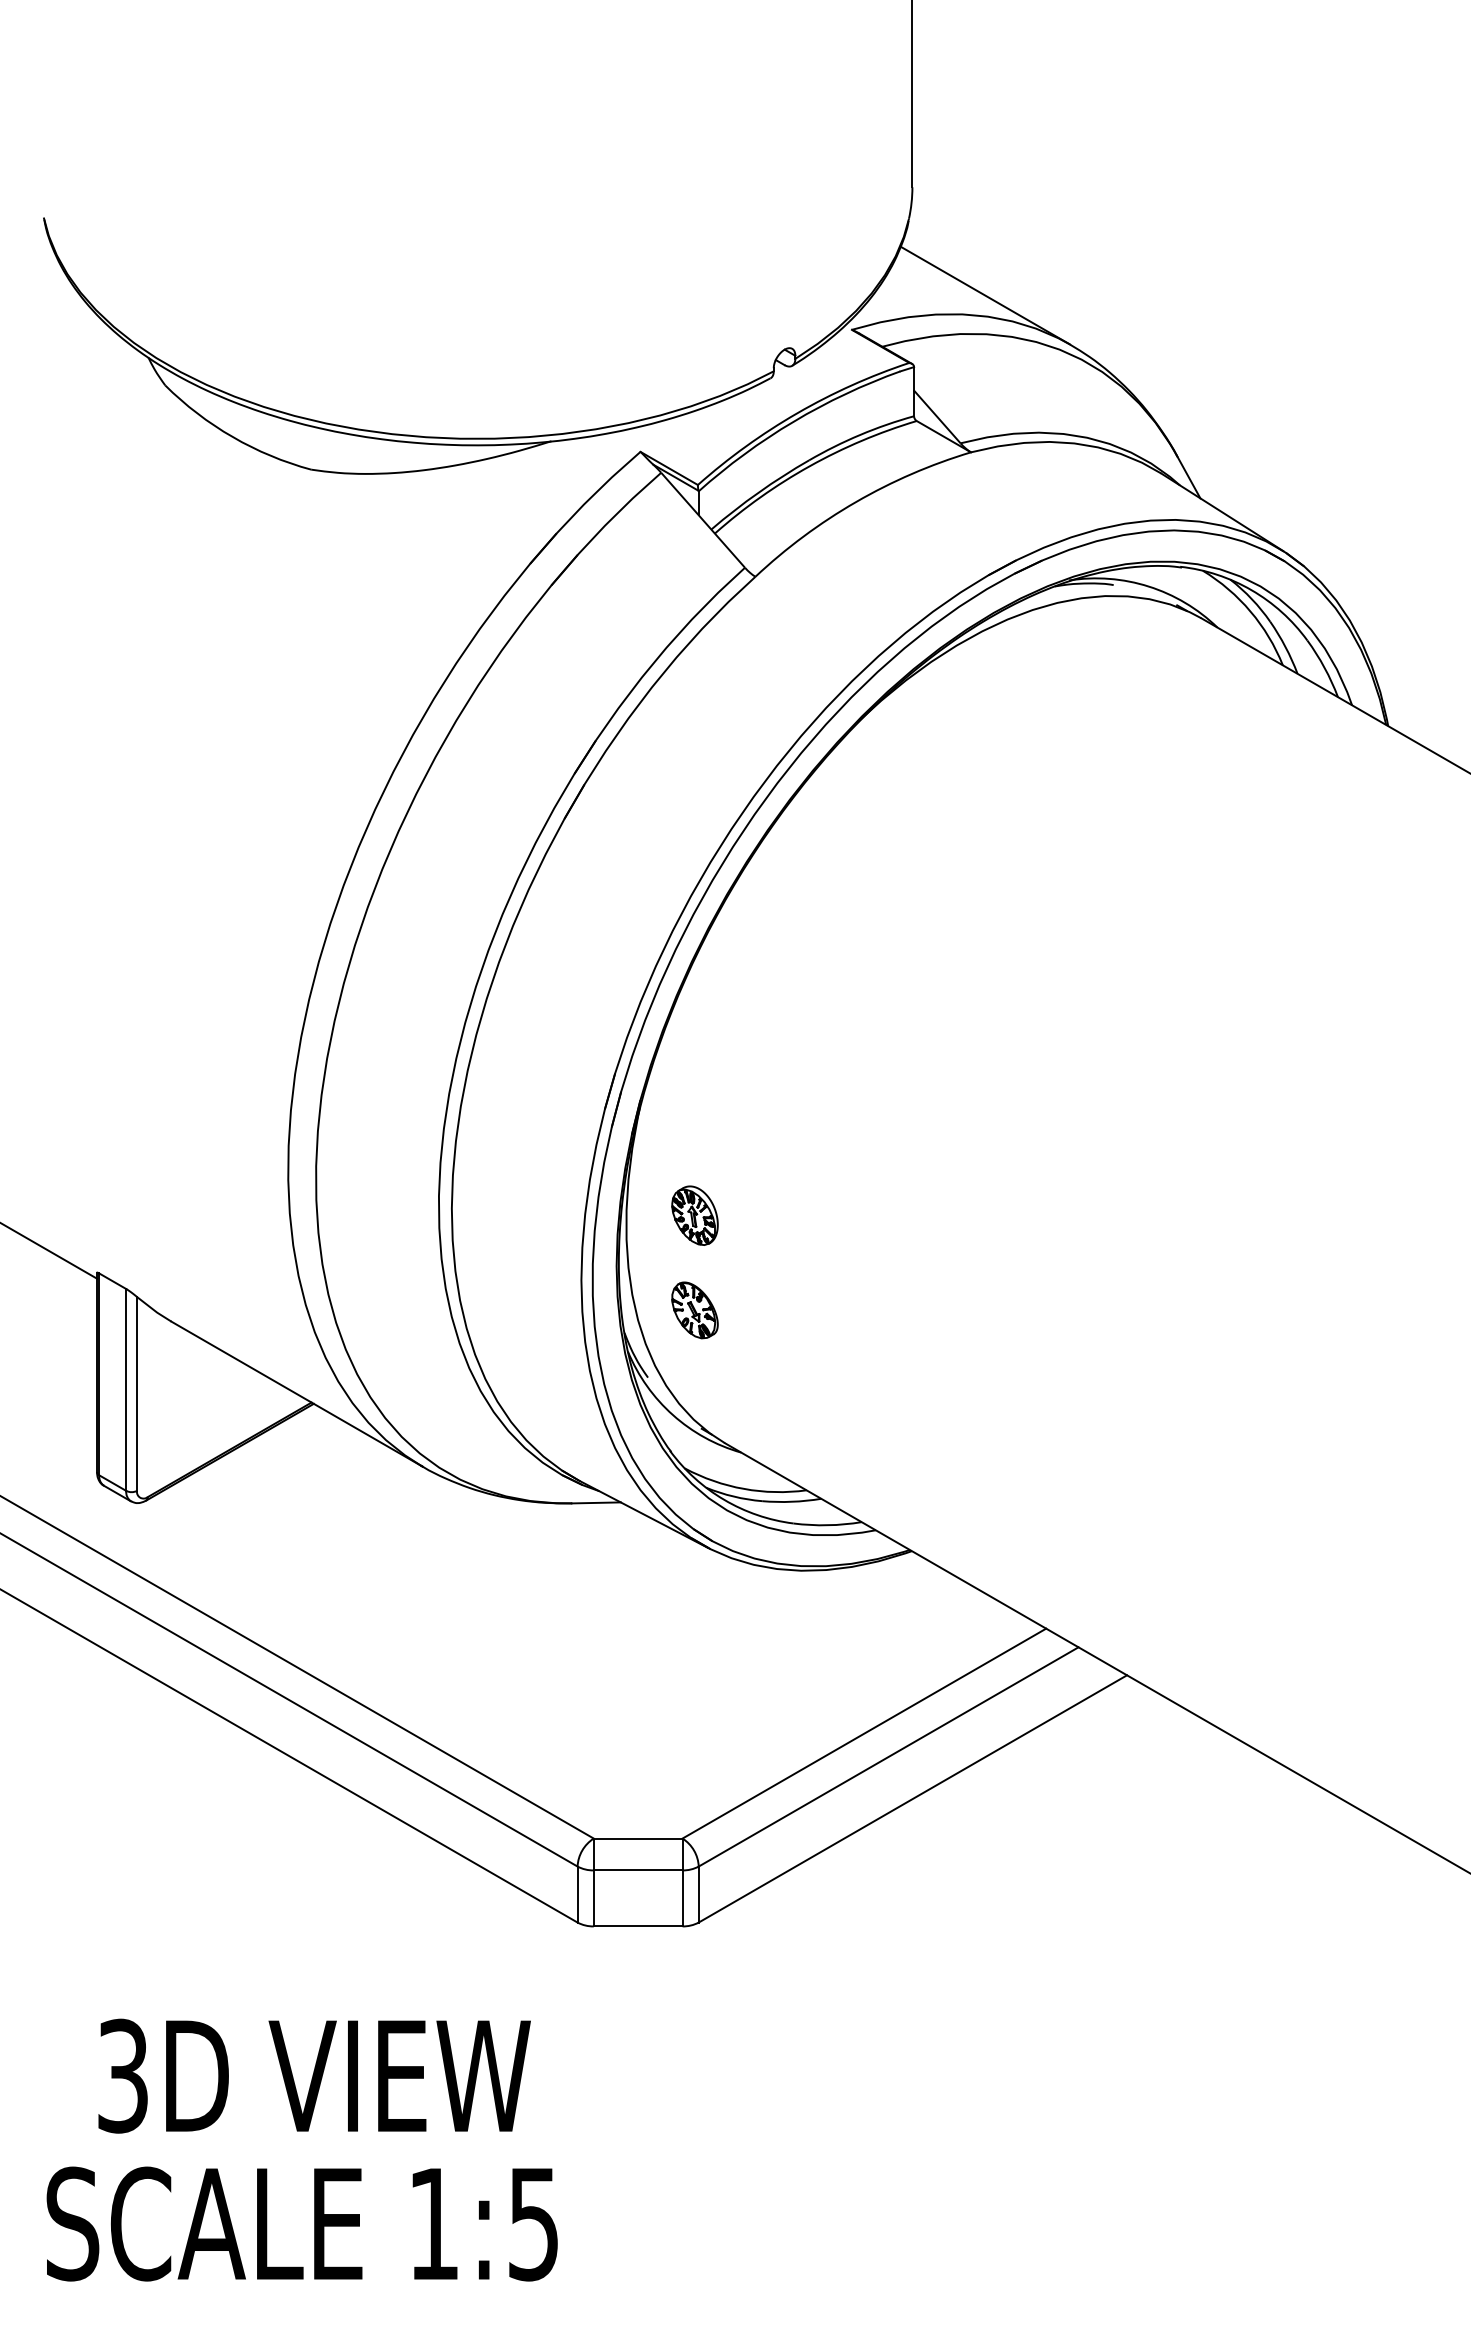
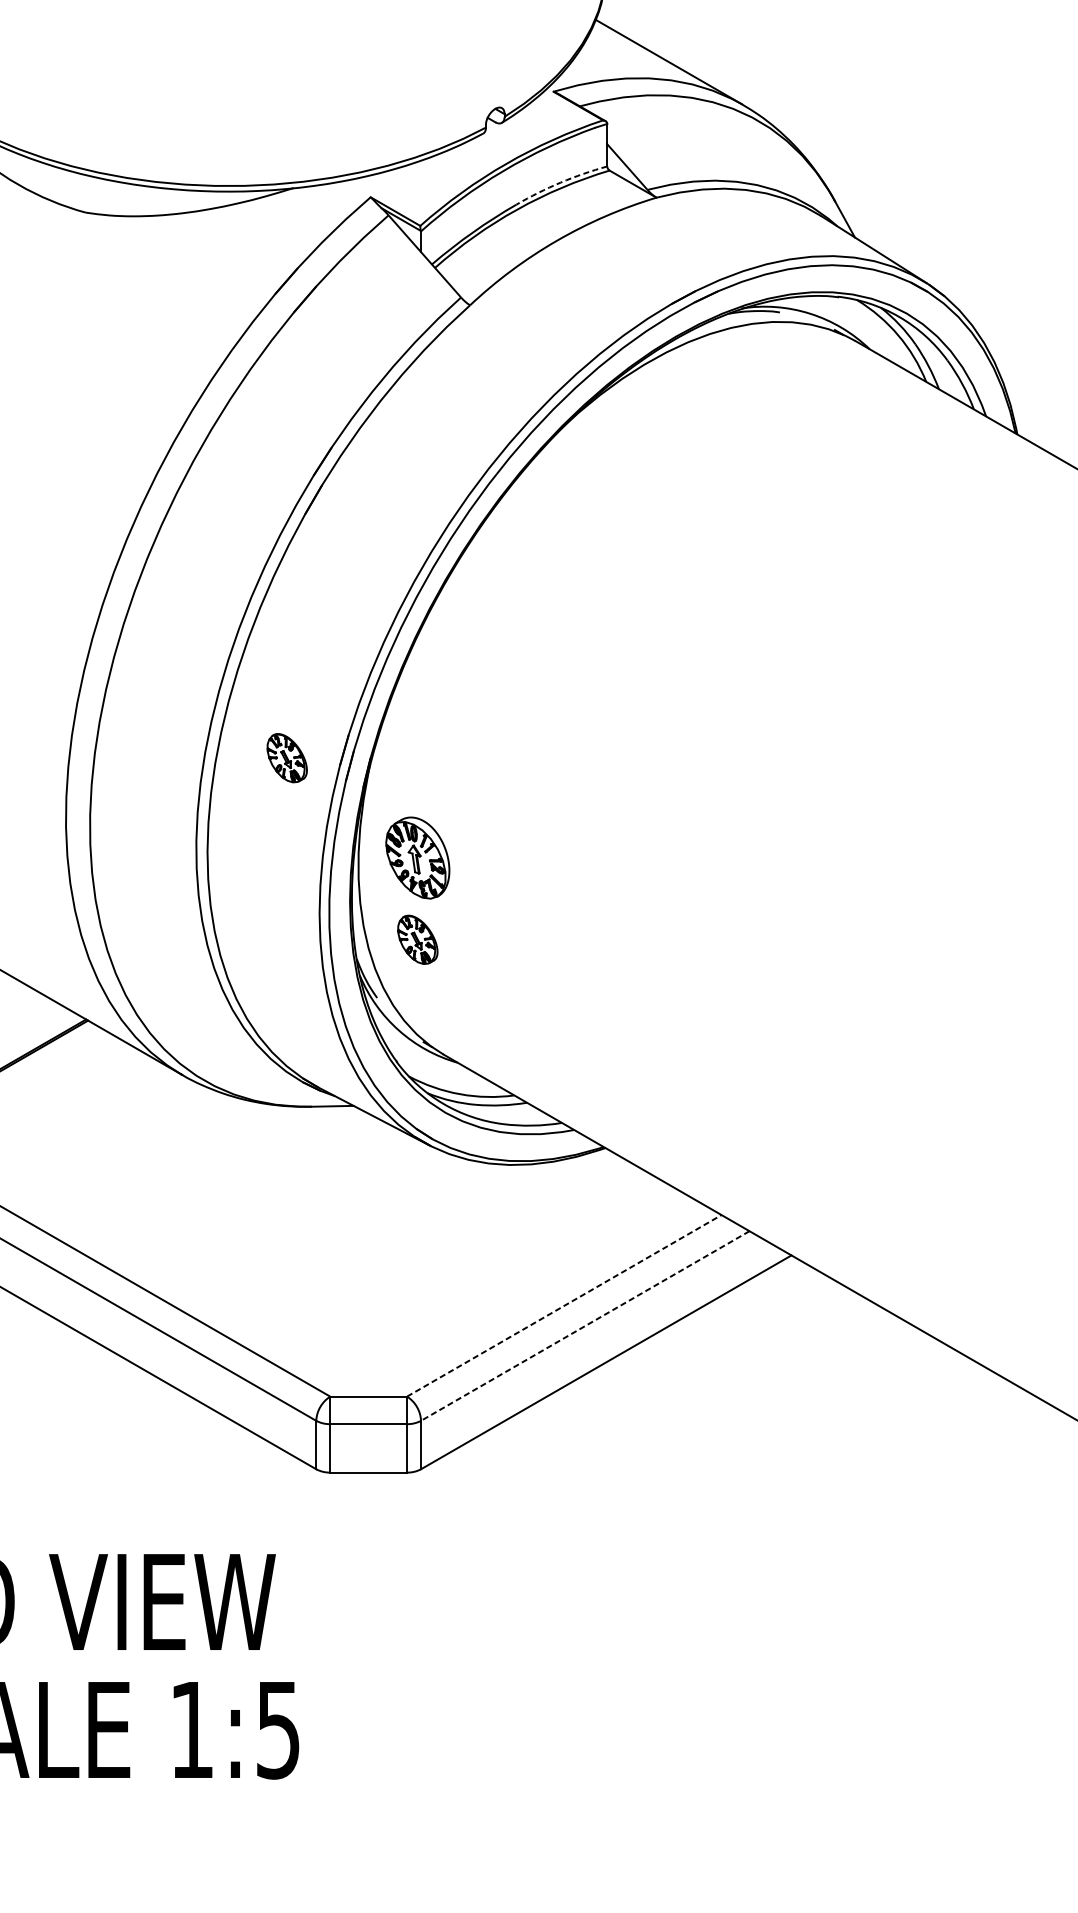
arc: (860, 434) -> (560, 182), solid -> dashed
part: (543, 1100) -> (286, 758), added
part: (694, 1215) -> (417, 857), size x1.6
line: (864, 1733) -> (564, 1305), solid -> dashed
line: (888, 1757) -> (585, 1326), solid -> dashed

